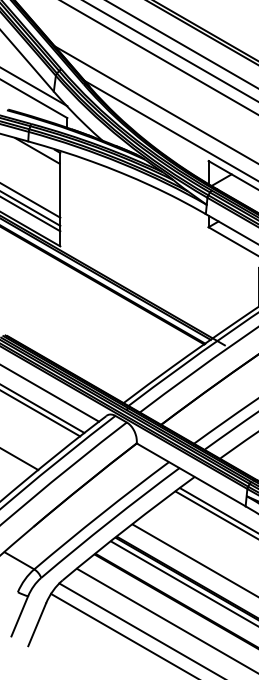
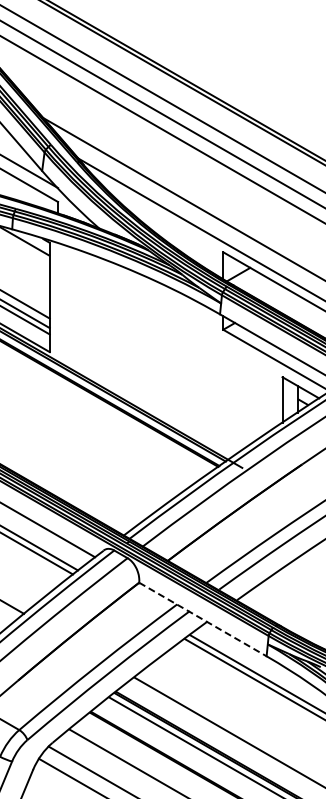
line: (190, 474) -> (202, 619), solid -> dashed

